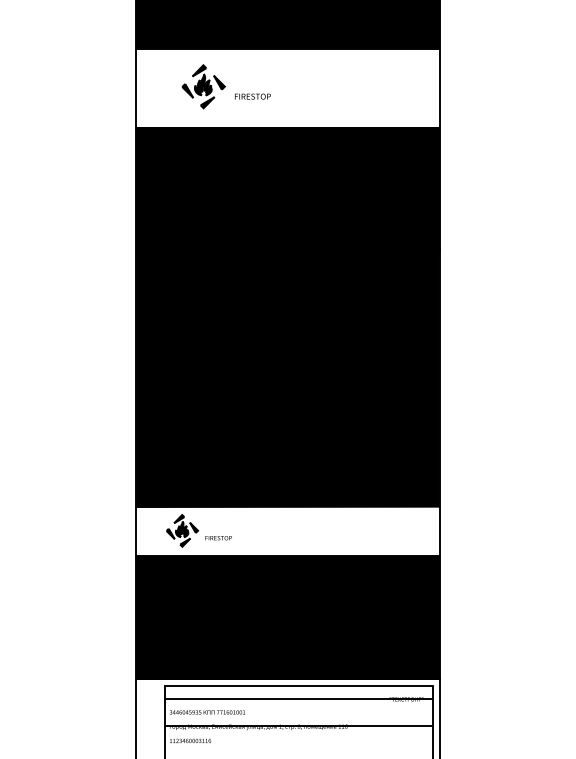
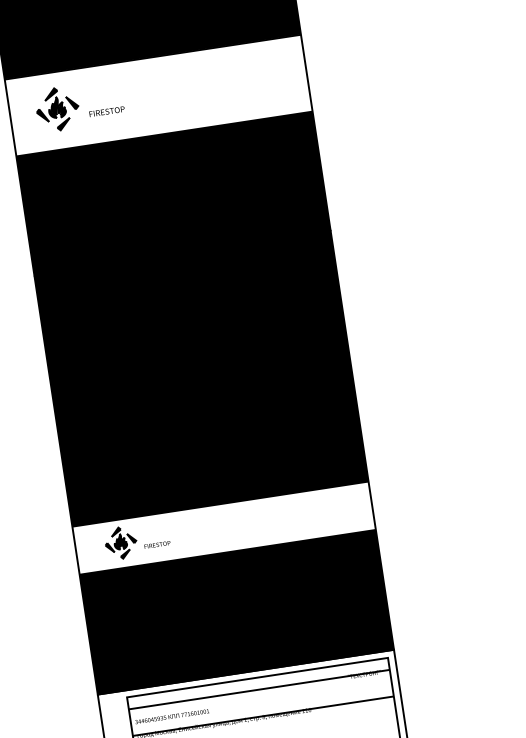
part: (225, 86) -> (78, 105), moved

